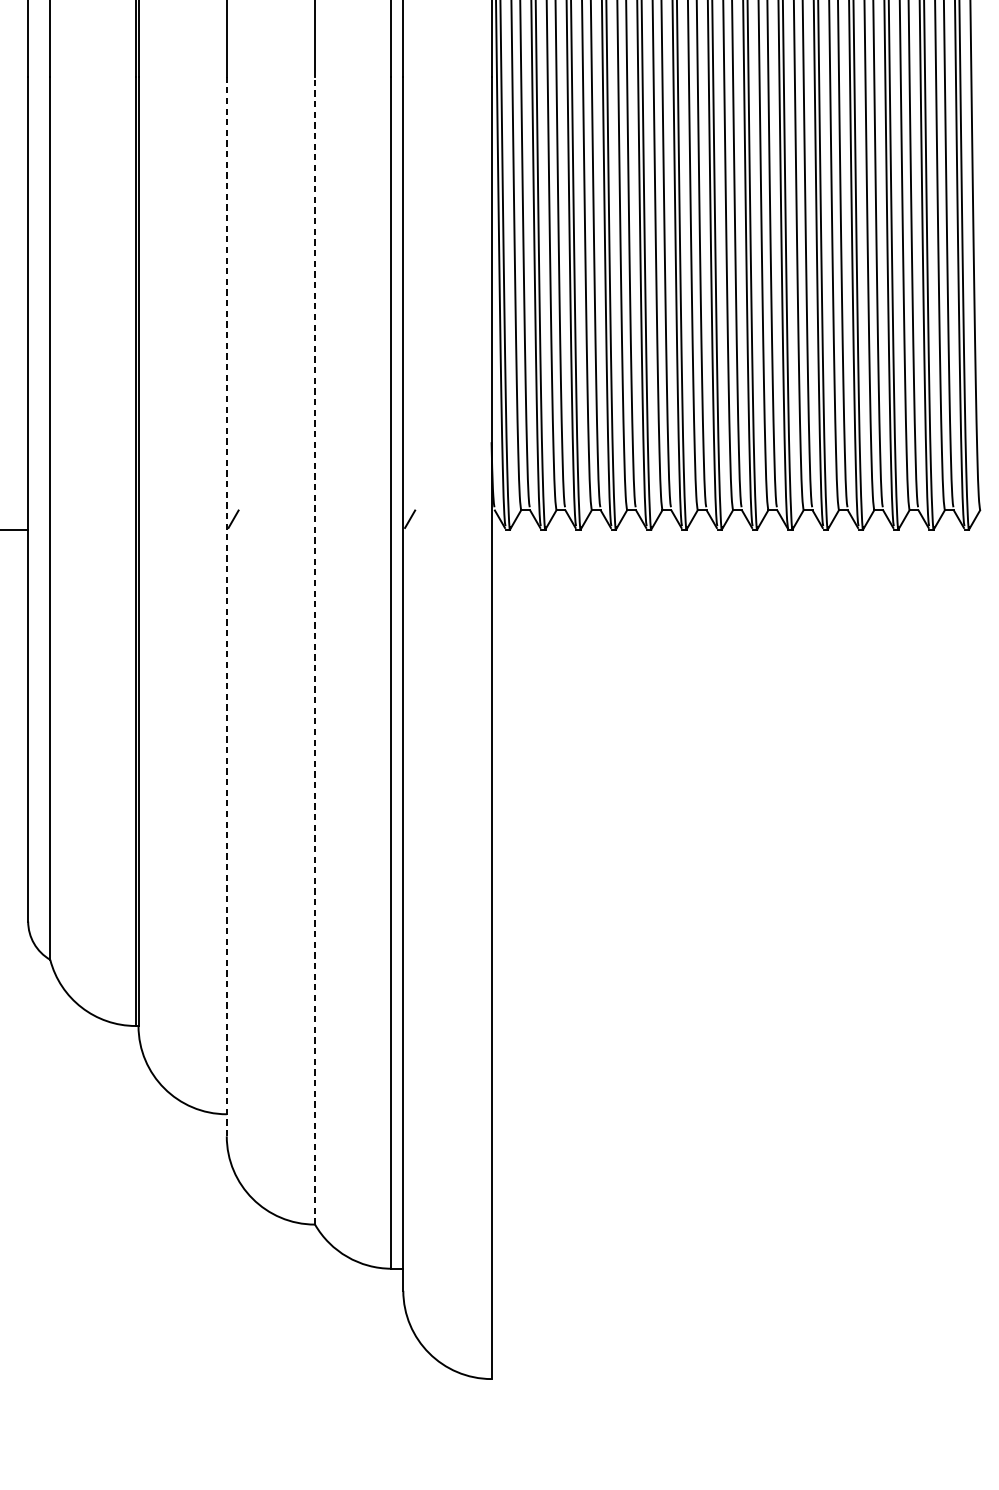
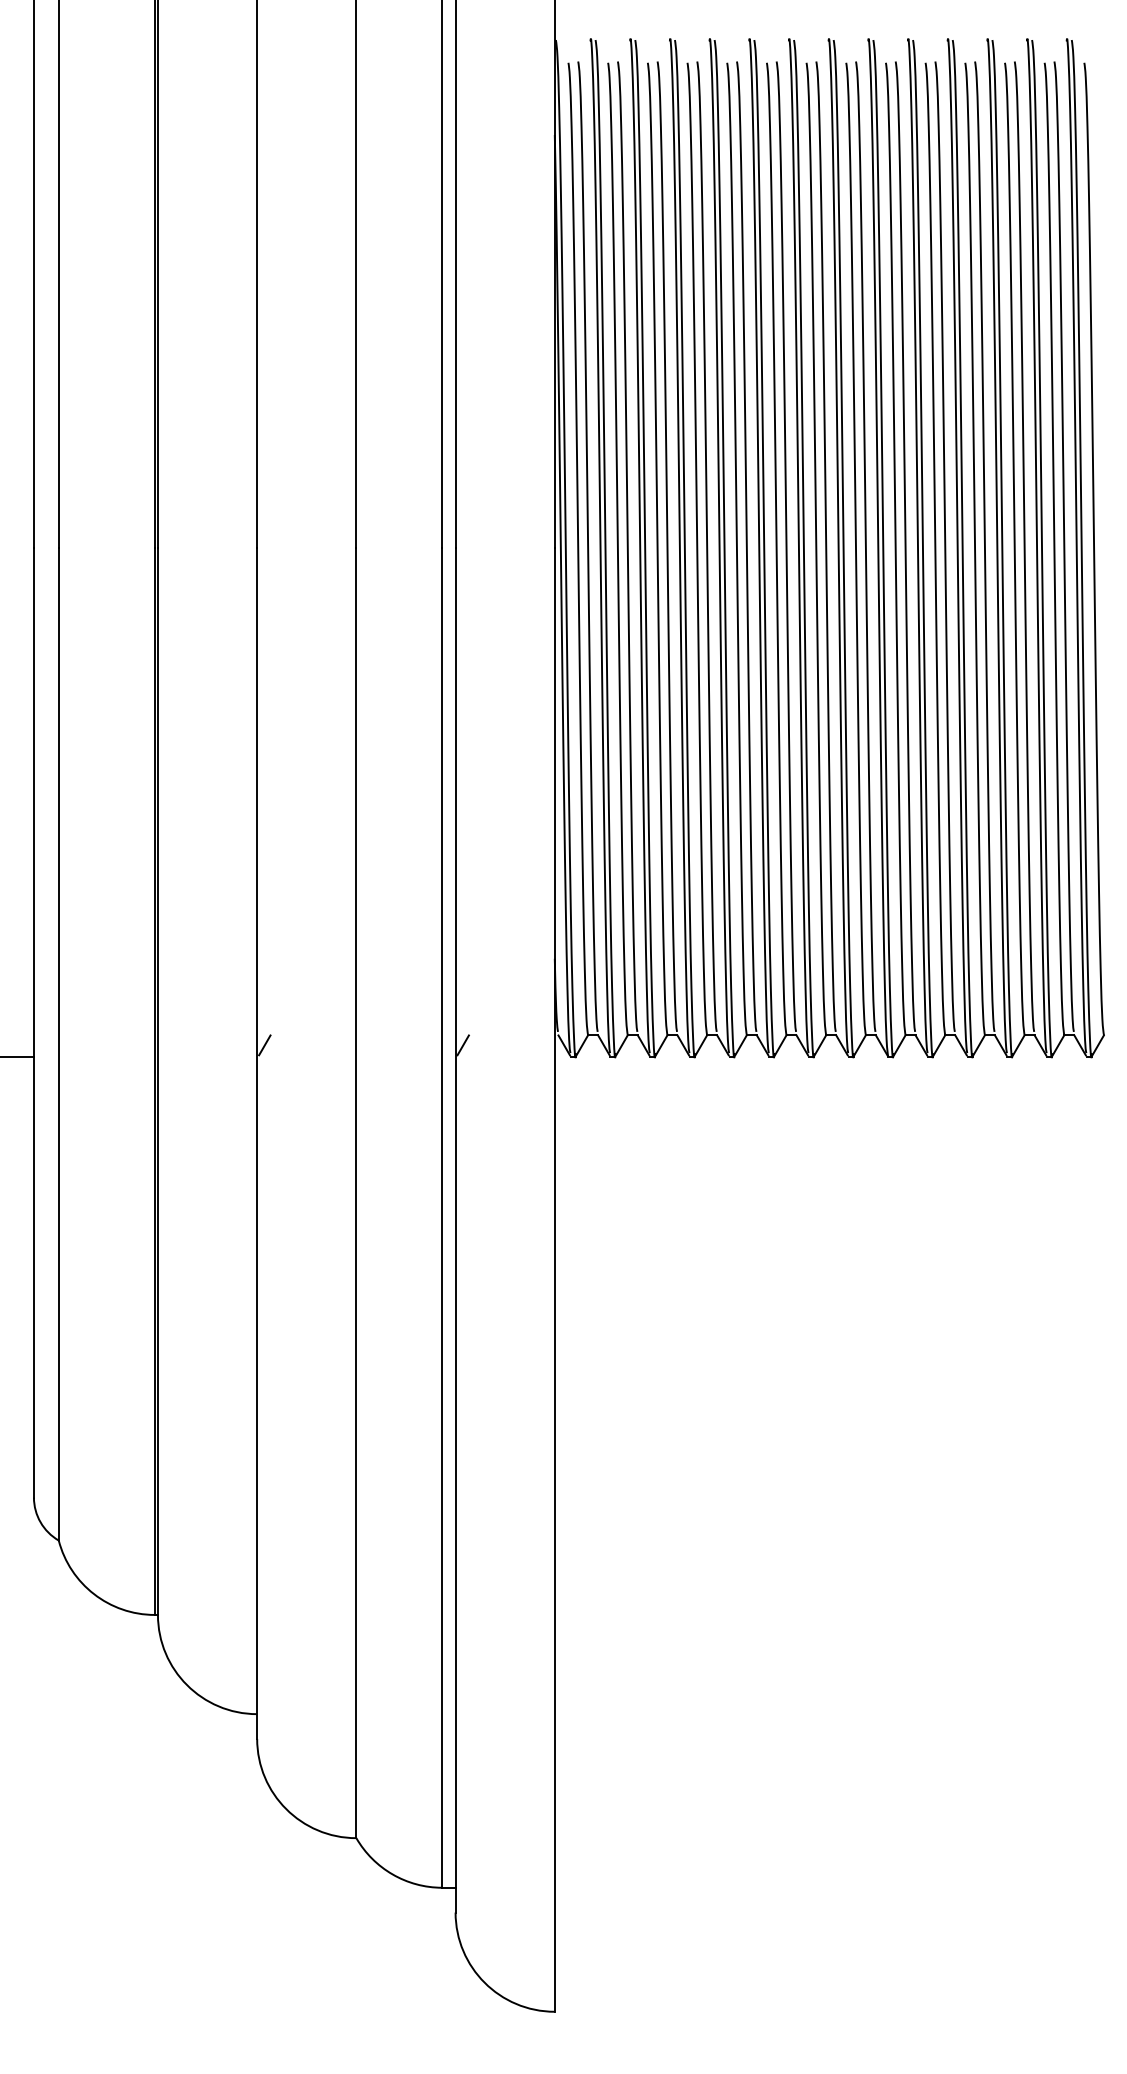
line: (227, 606) -> (257, 1143), dashed -> solid
line: (315, 651) -> (356, 1193), dashed -> solid

